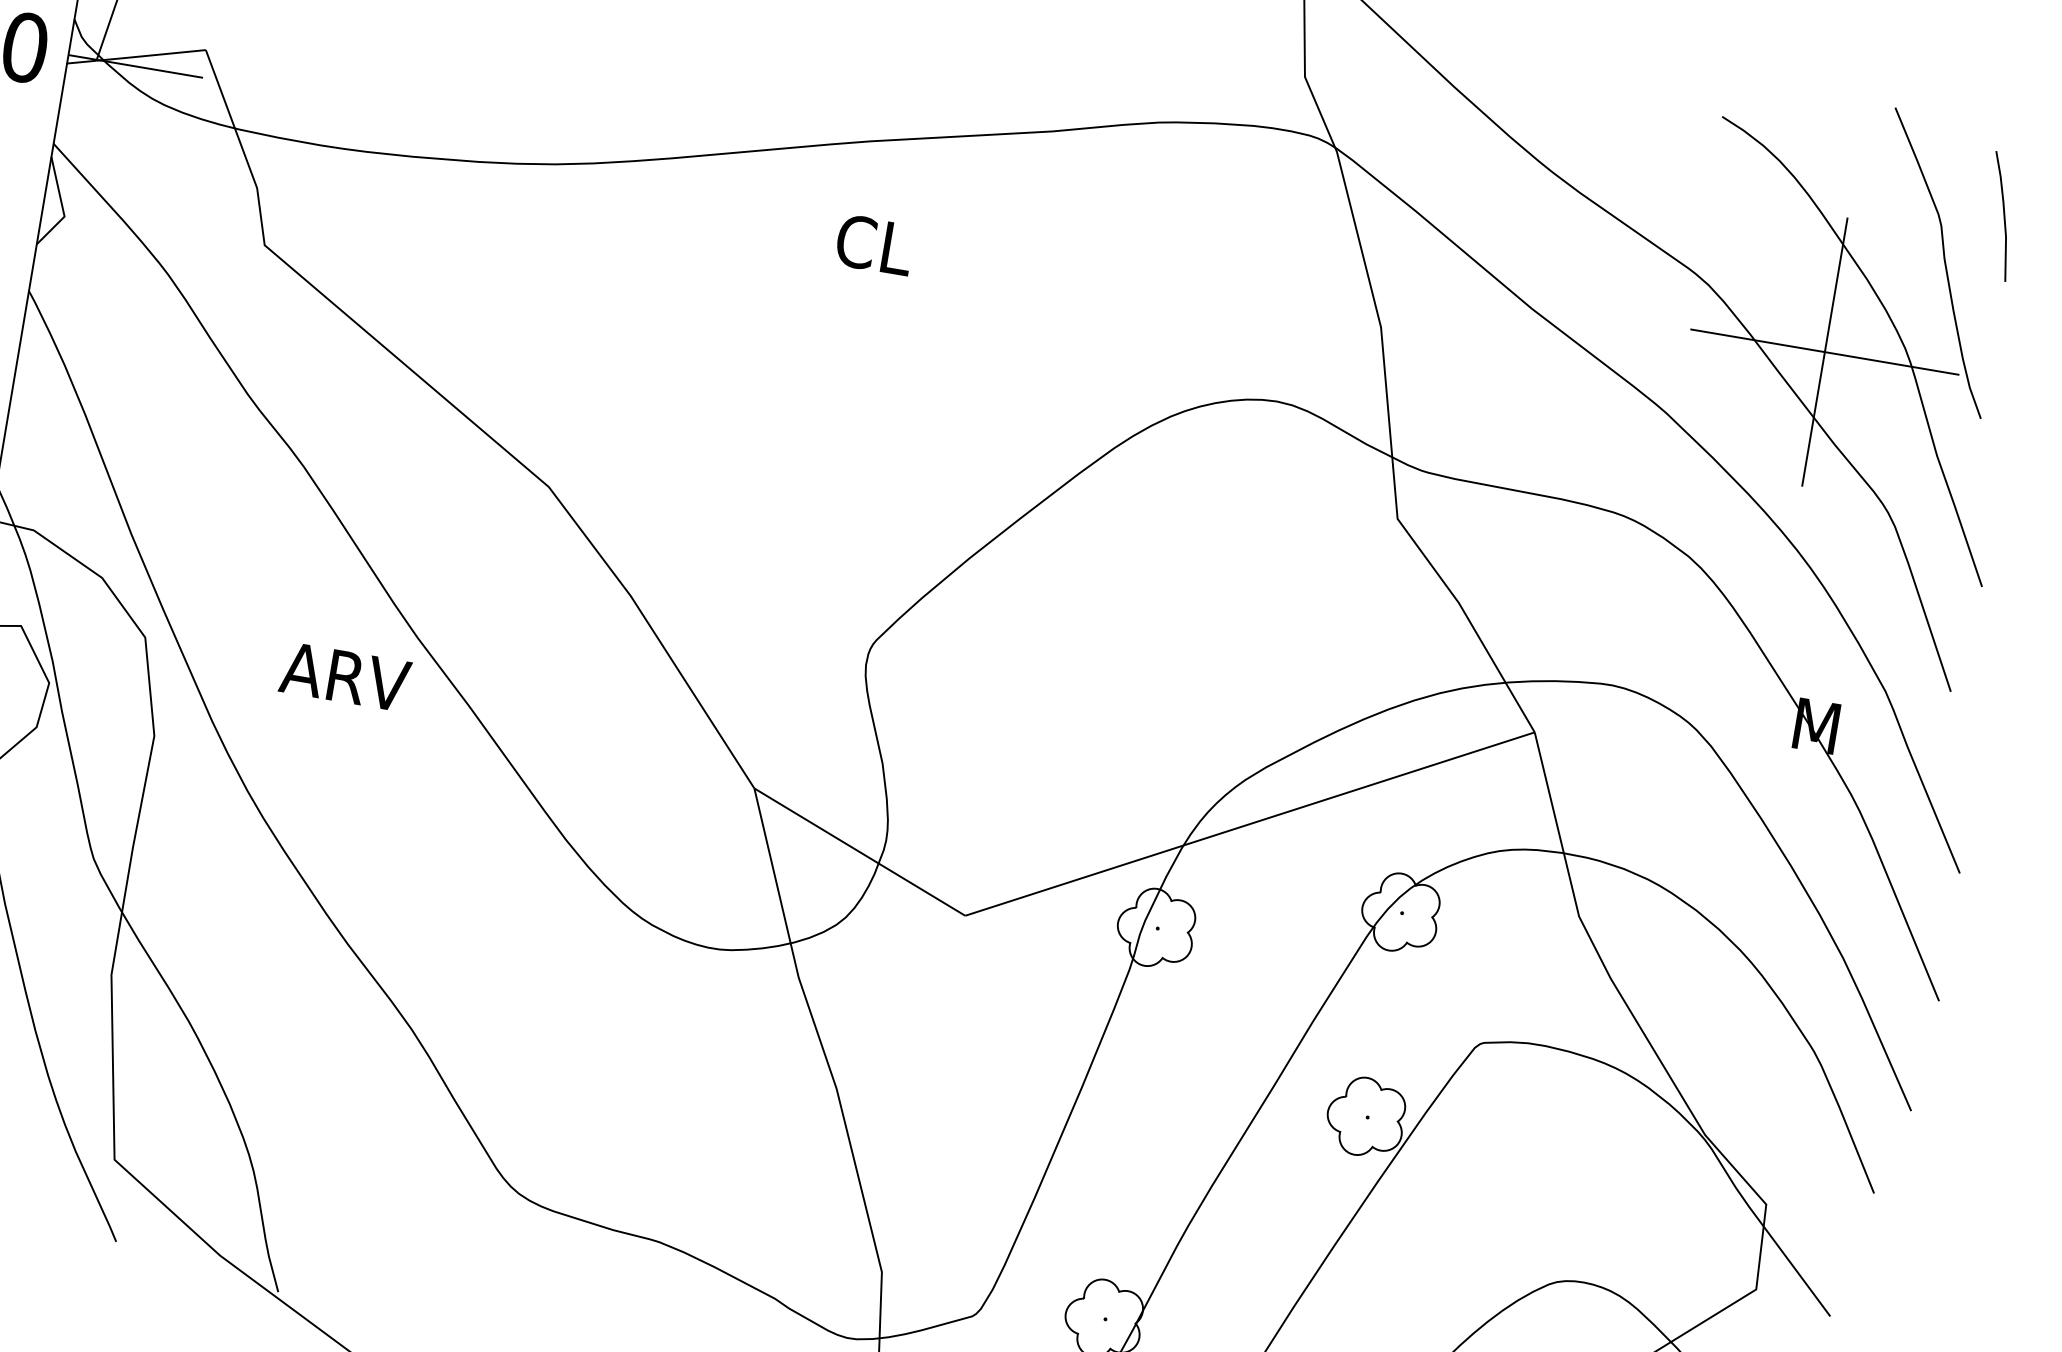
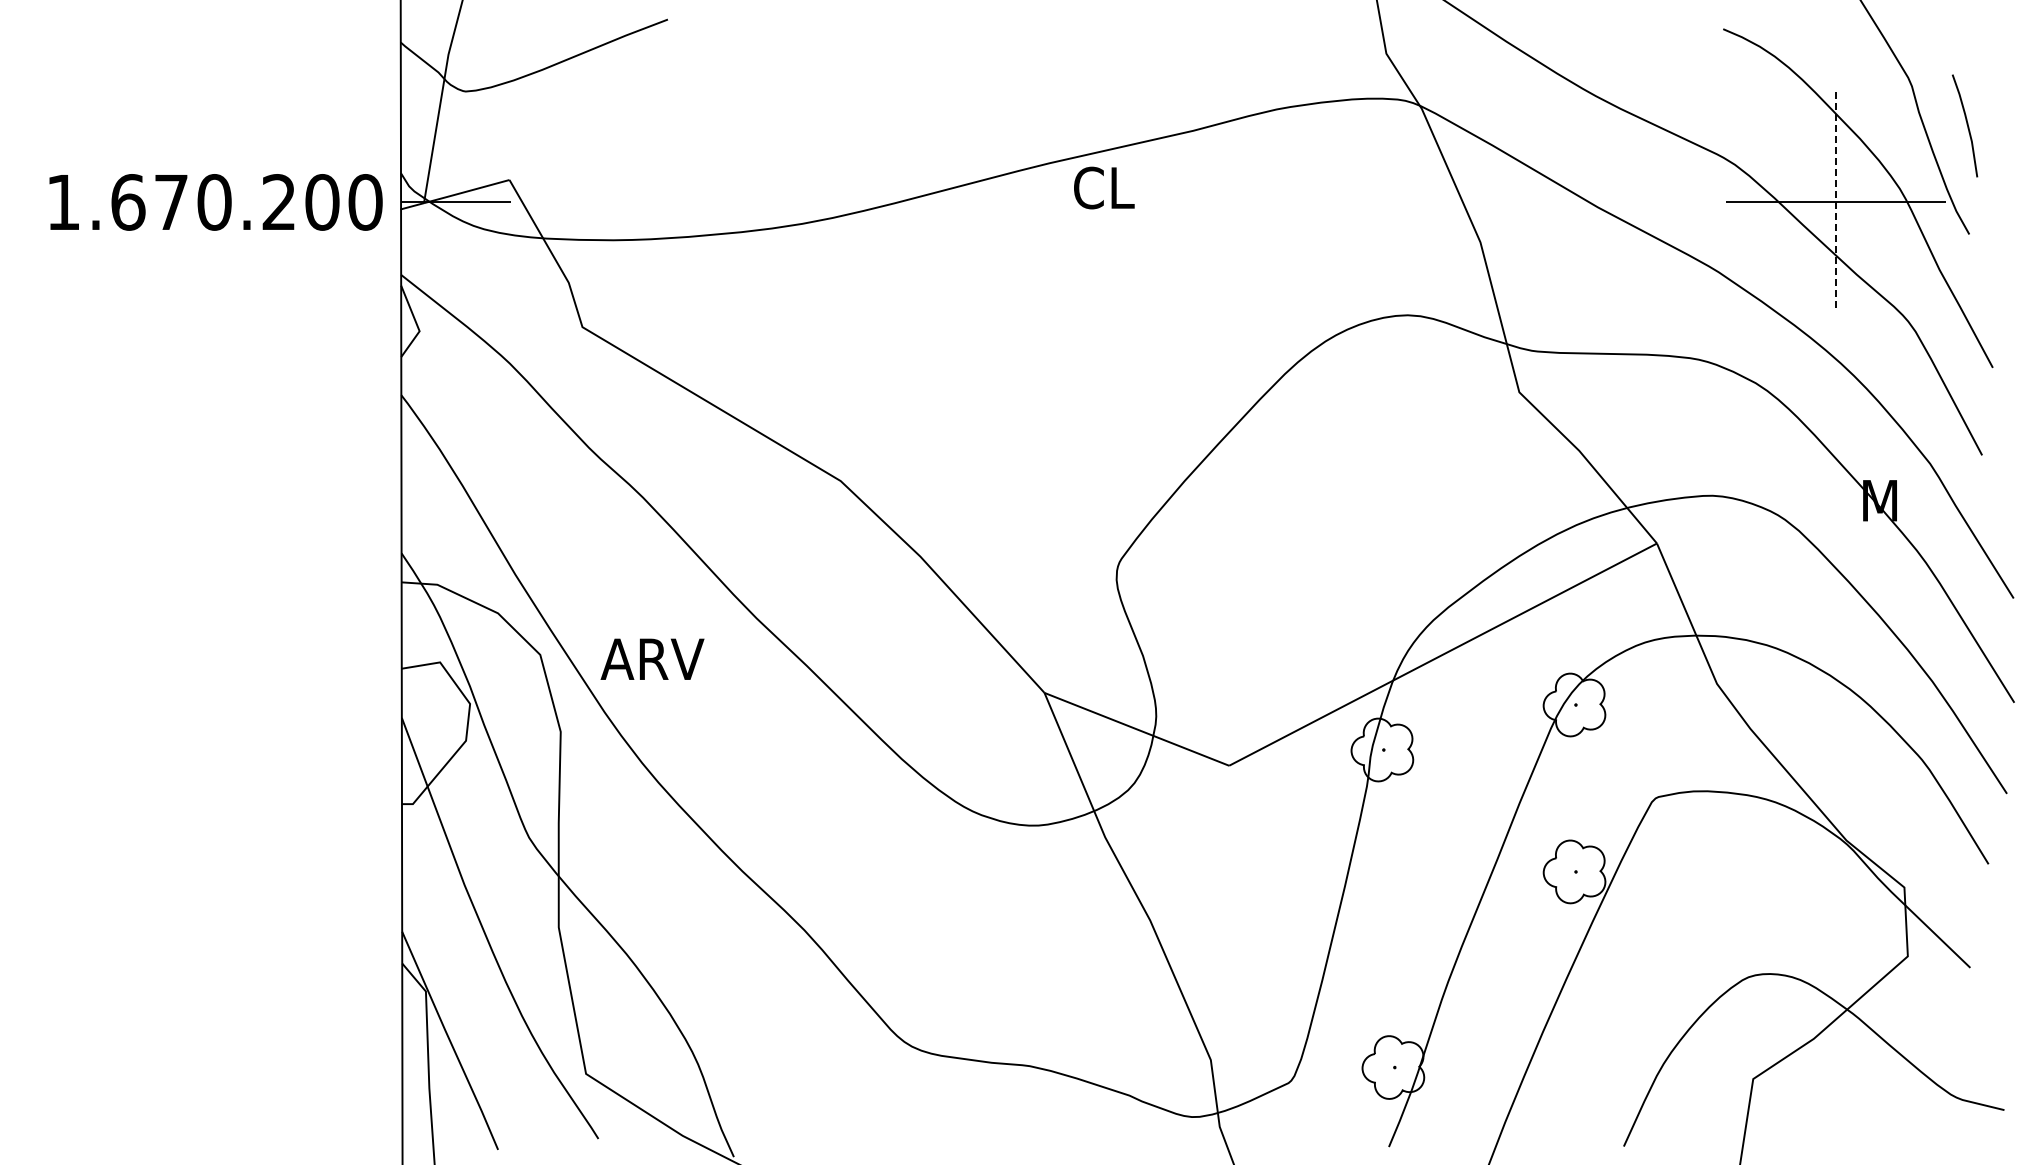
line: (2002, 214) -> (1966, 124), moved
text: (875, 244) -> (1104, 187), moved
line: (1824, 352) -> (1836, 202), solid -> dashed
text: (345, 675) -> (652, 658), moved

